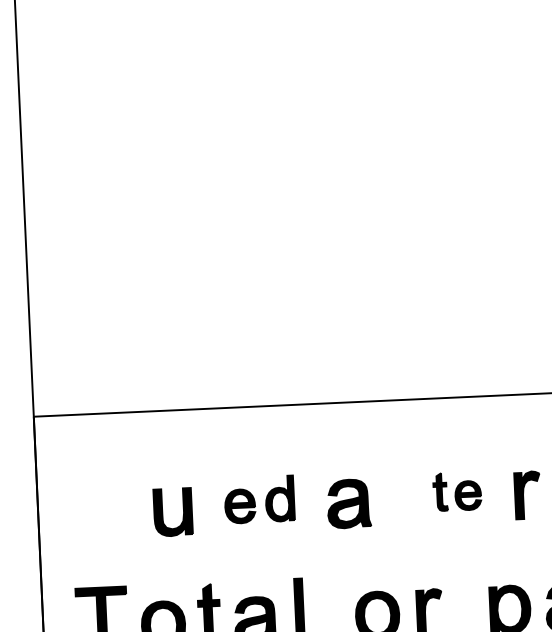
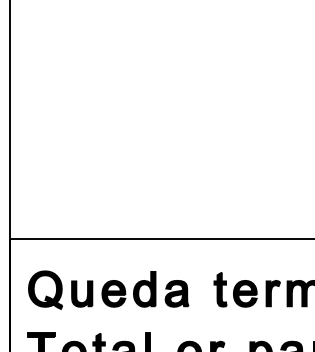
part: (457, 490) -> (235, 289), size x1.67
part: (258, 499) -> (128, 289), size x1.43
part: (104, 506) -> (45, 289), added

